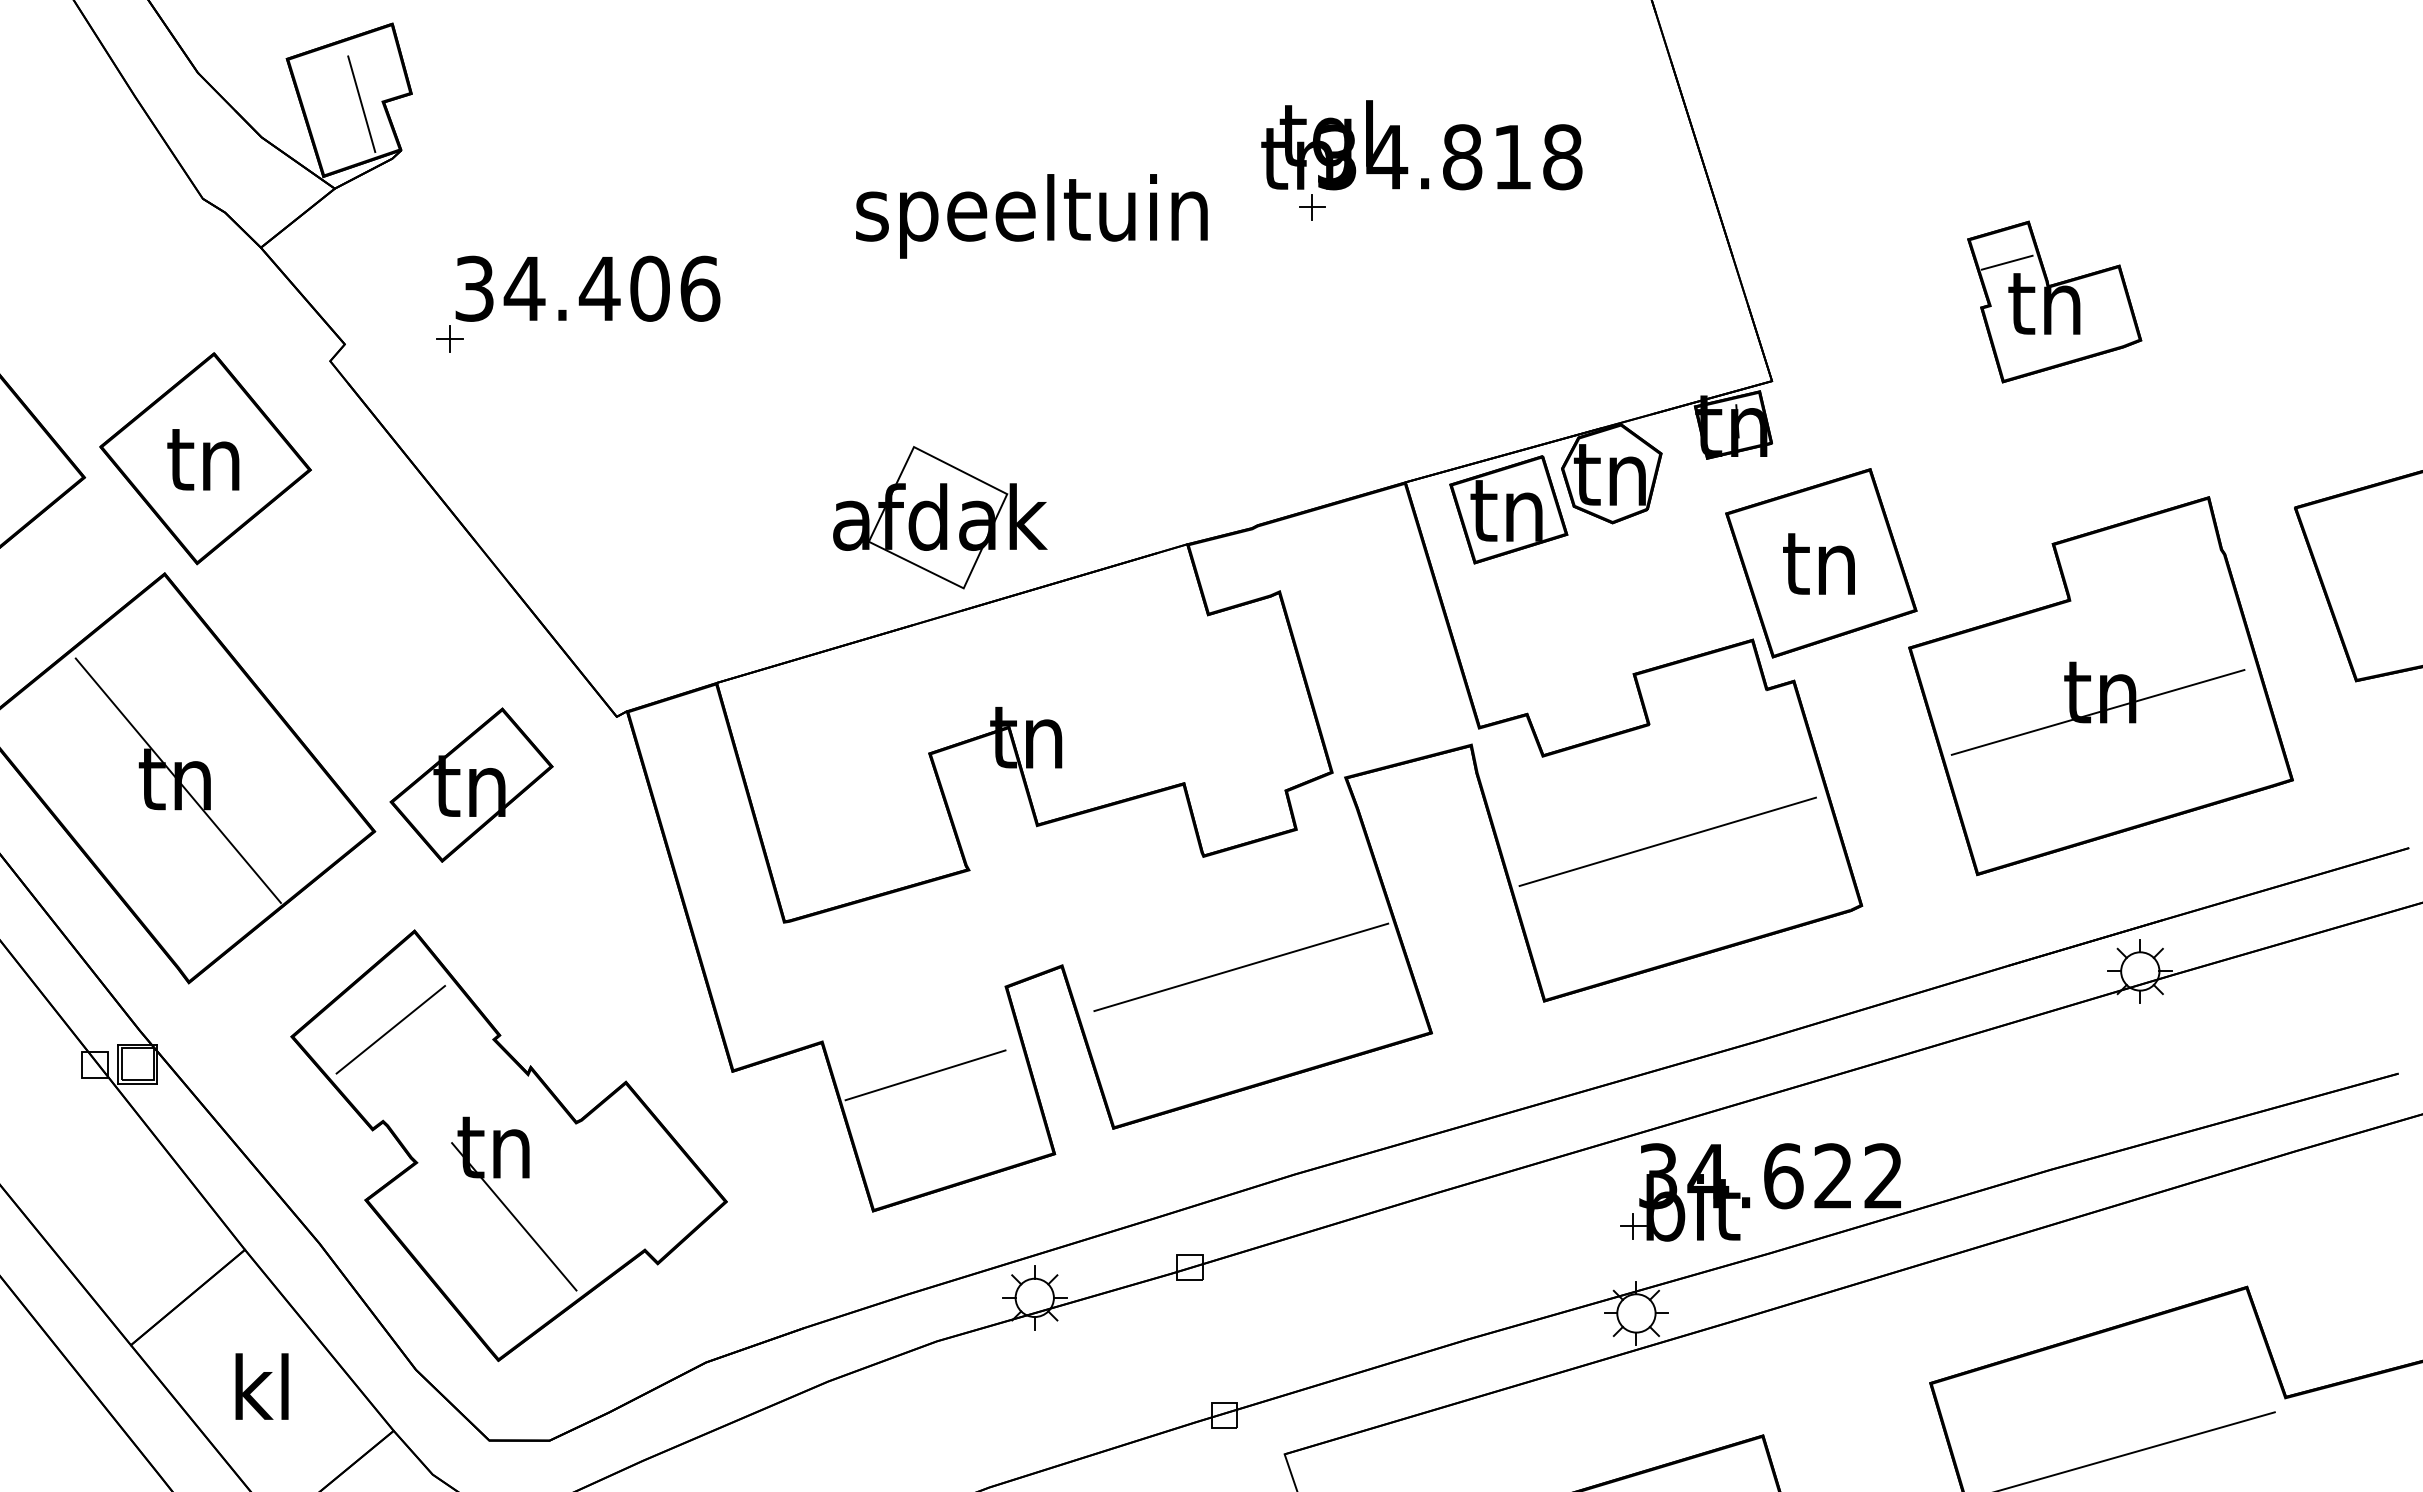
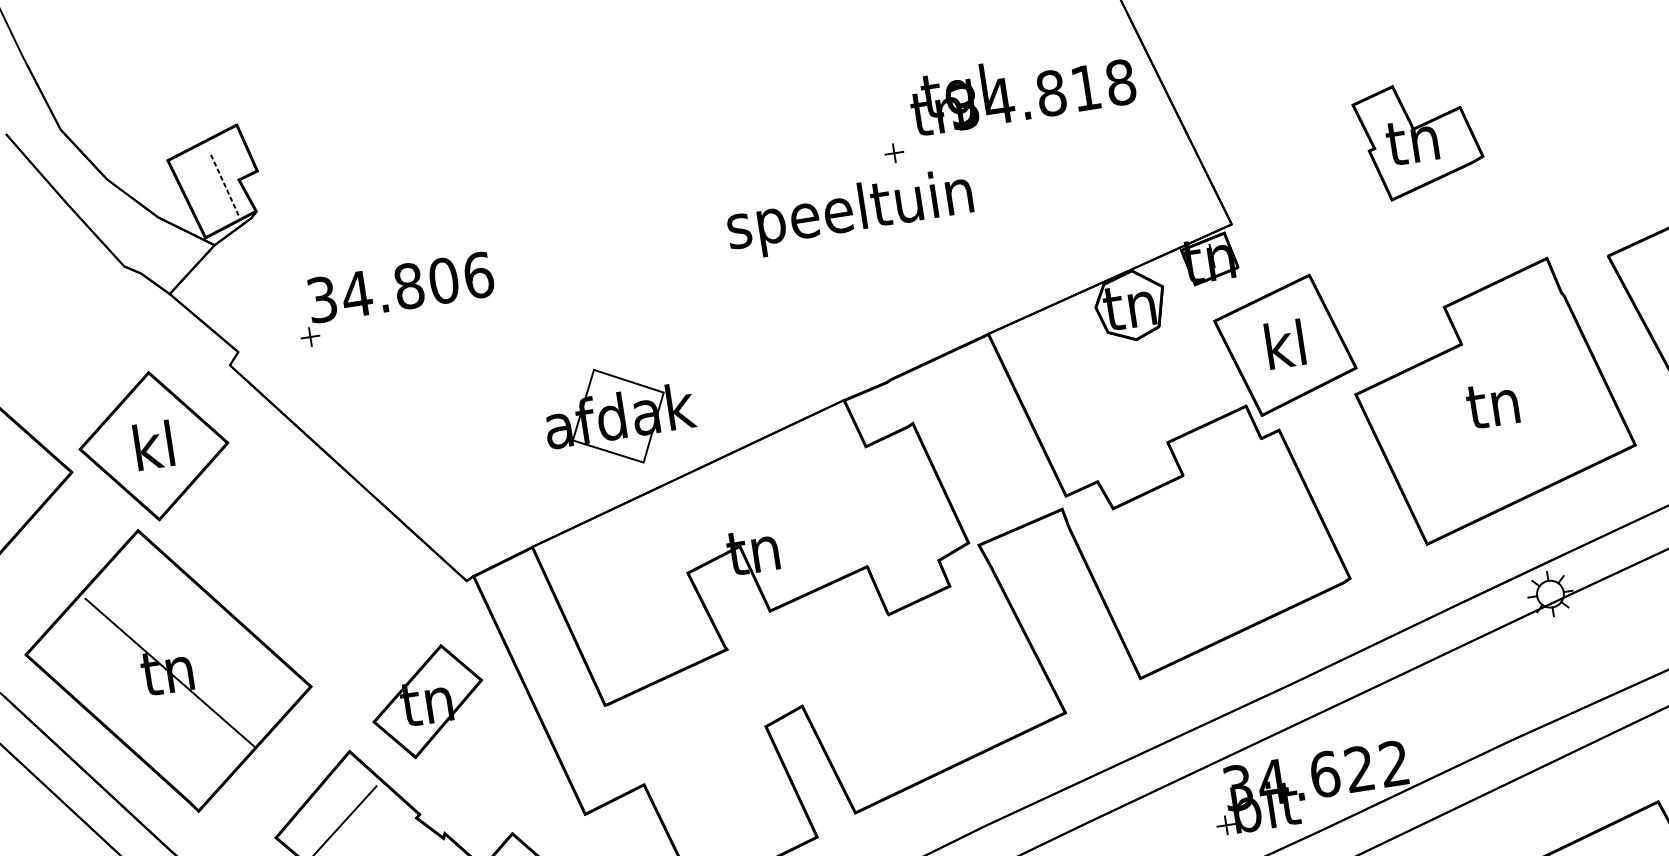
line: (361, 104) -> (224, 183), solid -> dashed
text: (1421, 145) -> (1021, 89), moved
text: (1031, 216) -> (849, 214), moved
line: (2006, 262) -> (1381, 116), removed
text: (599, 288) -> (408, 286), 34.406 -> 34.806
text: (203, 457) -> (152, 445), tn -> kl
part: (1508, 509) -> (1062, 341), removed
part: (940, 517) -> (619, 415), moved
text: (1818, 561) -> (1283, 344), tn -> kl
line: (2097, 712) -> (1492, 419), removed
part: (471, 784) -> (427, 701), moved
line: (1667, 841) -> (1208, 554), removed
line: (1241, 967) -> (926, 687), removed
line: (925, 1075) -> (719, 796), removed

